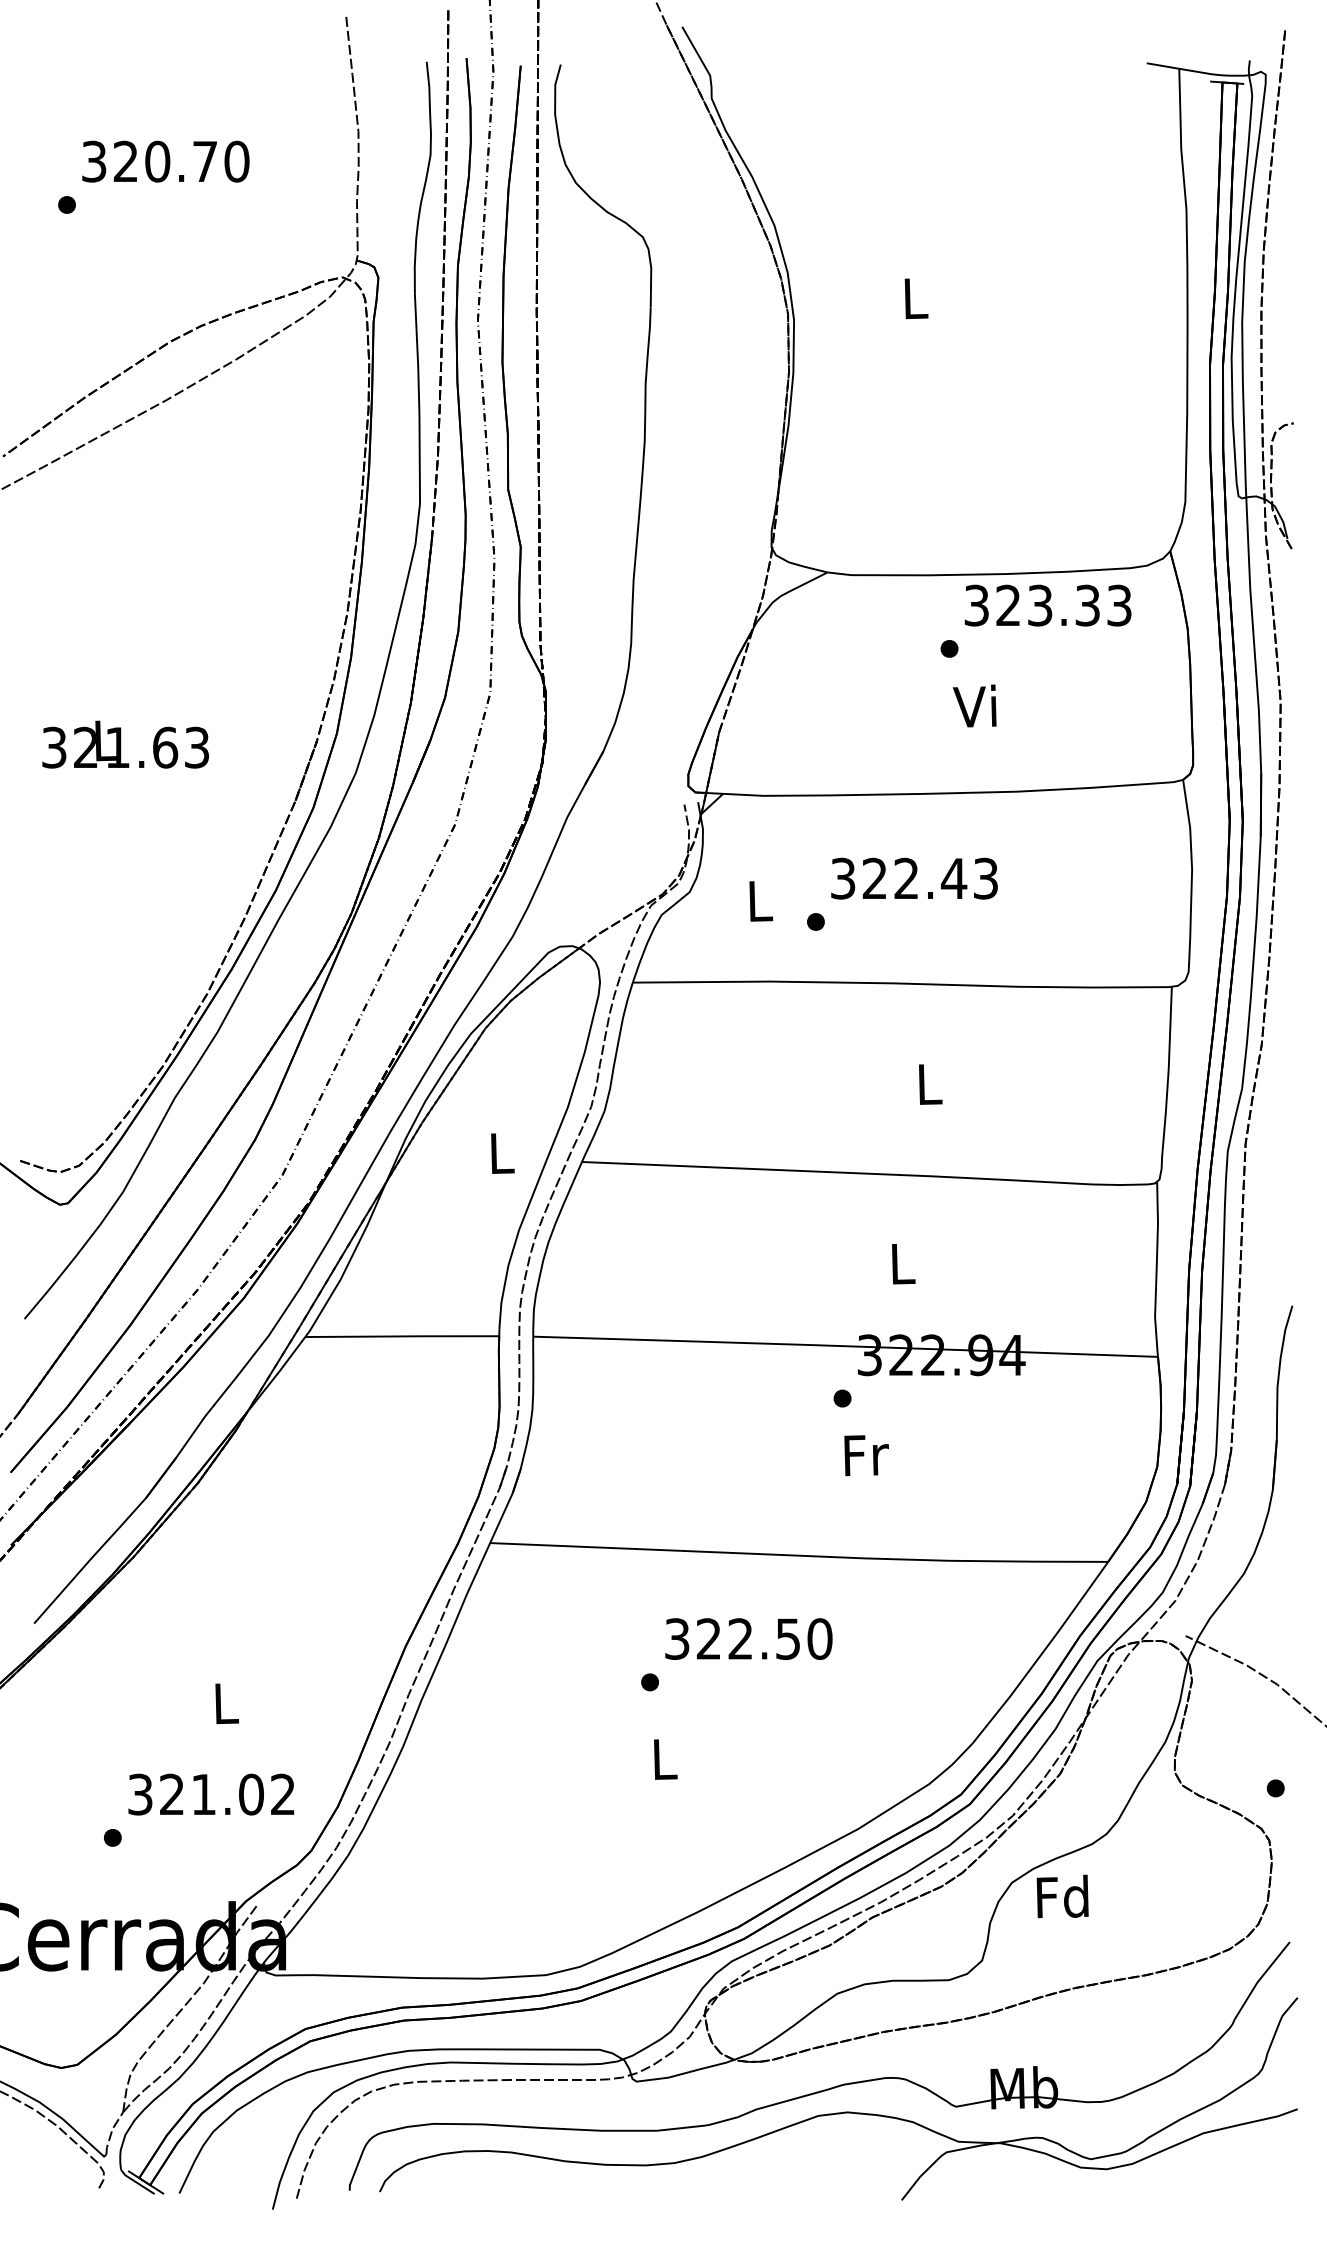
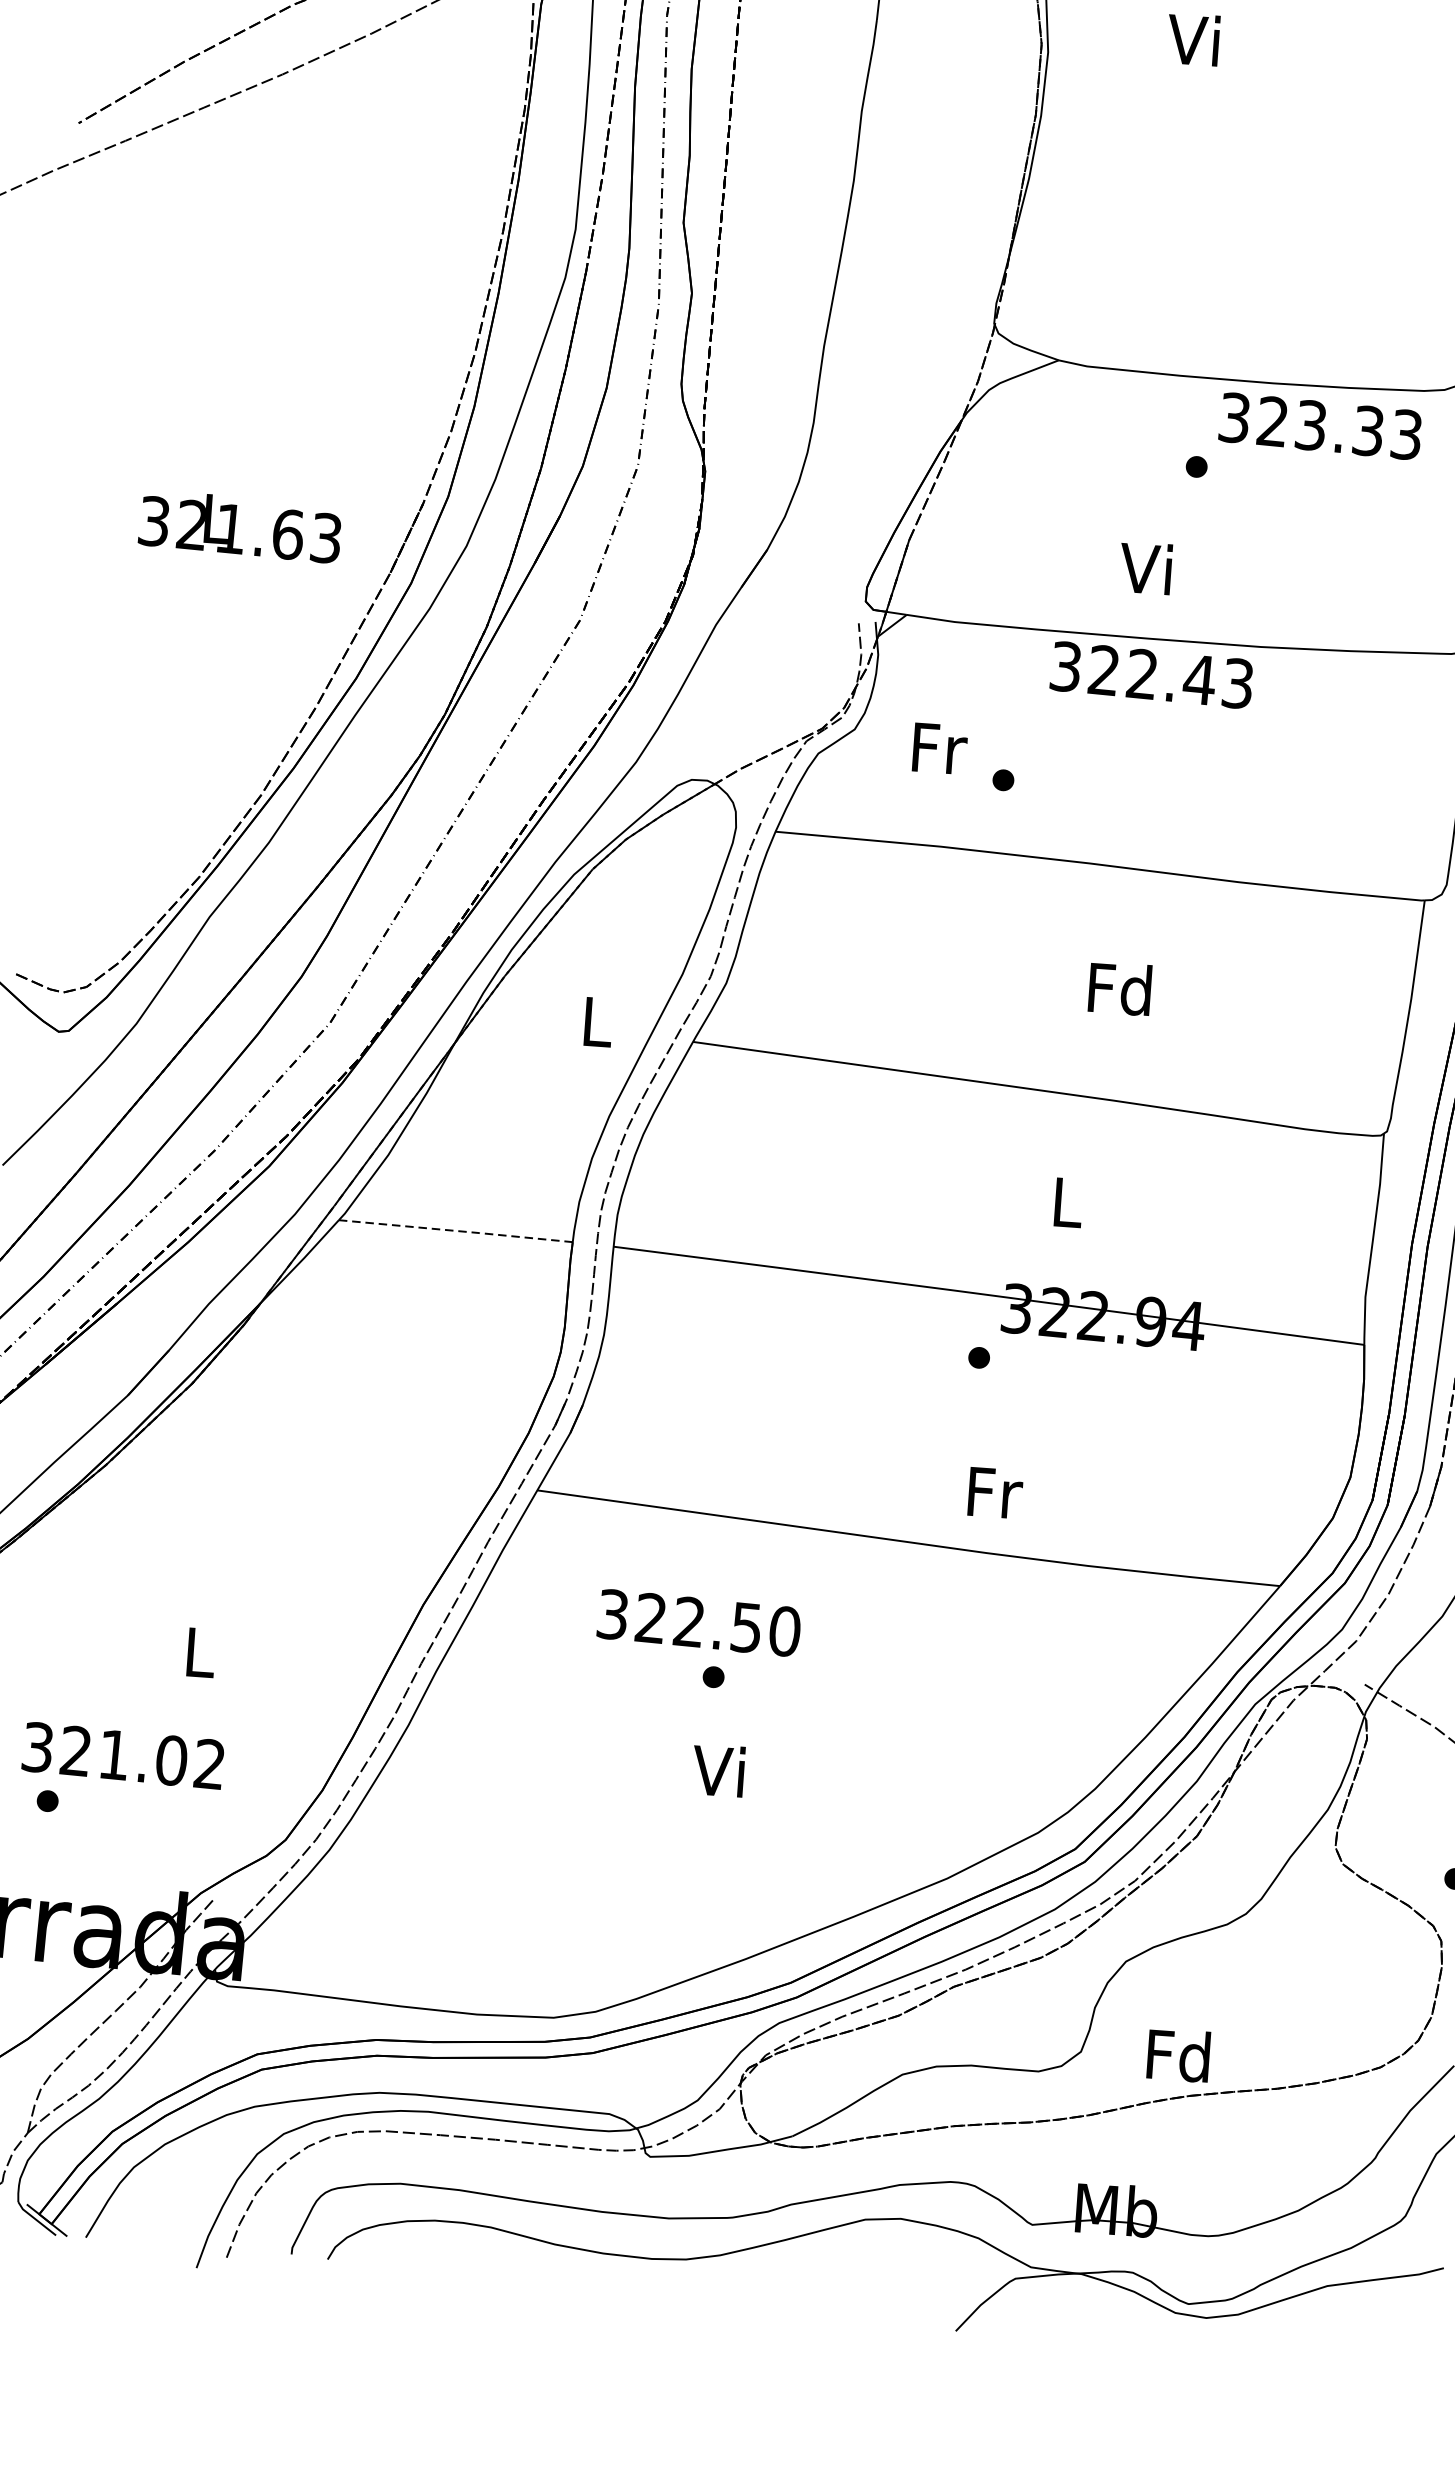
text: (912, 297) -> (1193, 38), L -> Vi
text: (974, 705) -> (1145, 567), moved
text: (125, 744) -> (240, 526), moved
text: (914, 878) -> (1151, 675), moved
text: (760, 901) -> (939, 749), L -> Fr
text: (928, 1083) -> (1120, 988), L -> Fd
line: (403, 1336) -> (457, 1231), solid -> dashed
text: (866, 1455) -> (995, 1493), moved
text: (748, 1638) -> (698, 1622), moved
text: (661, 1758) -> (718, 1770), L -> Vi
text: (211, 1794) -> (123, 1755), moved
text: (1062, 1896) -> (1178, 2055), moved

